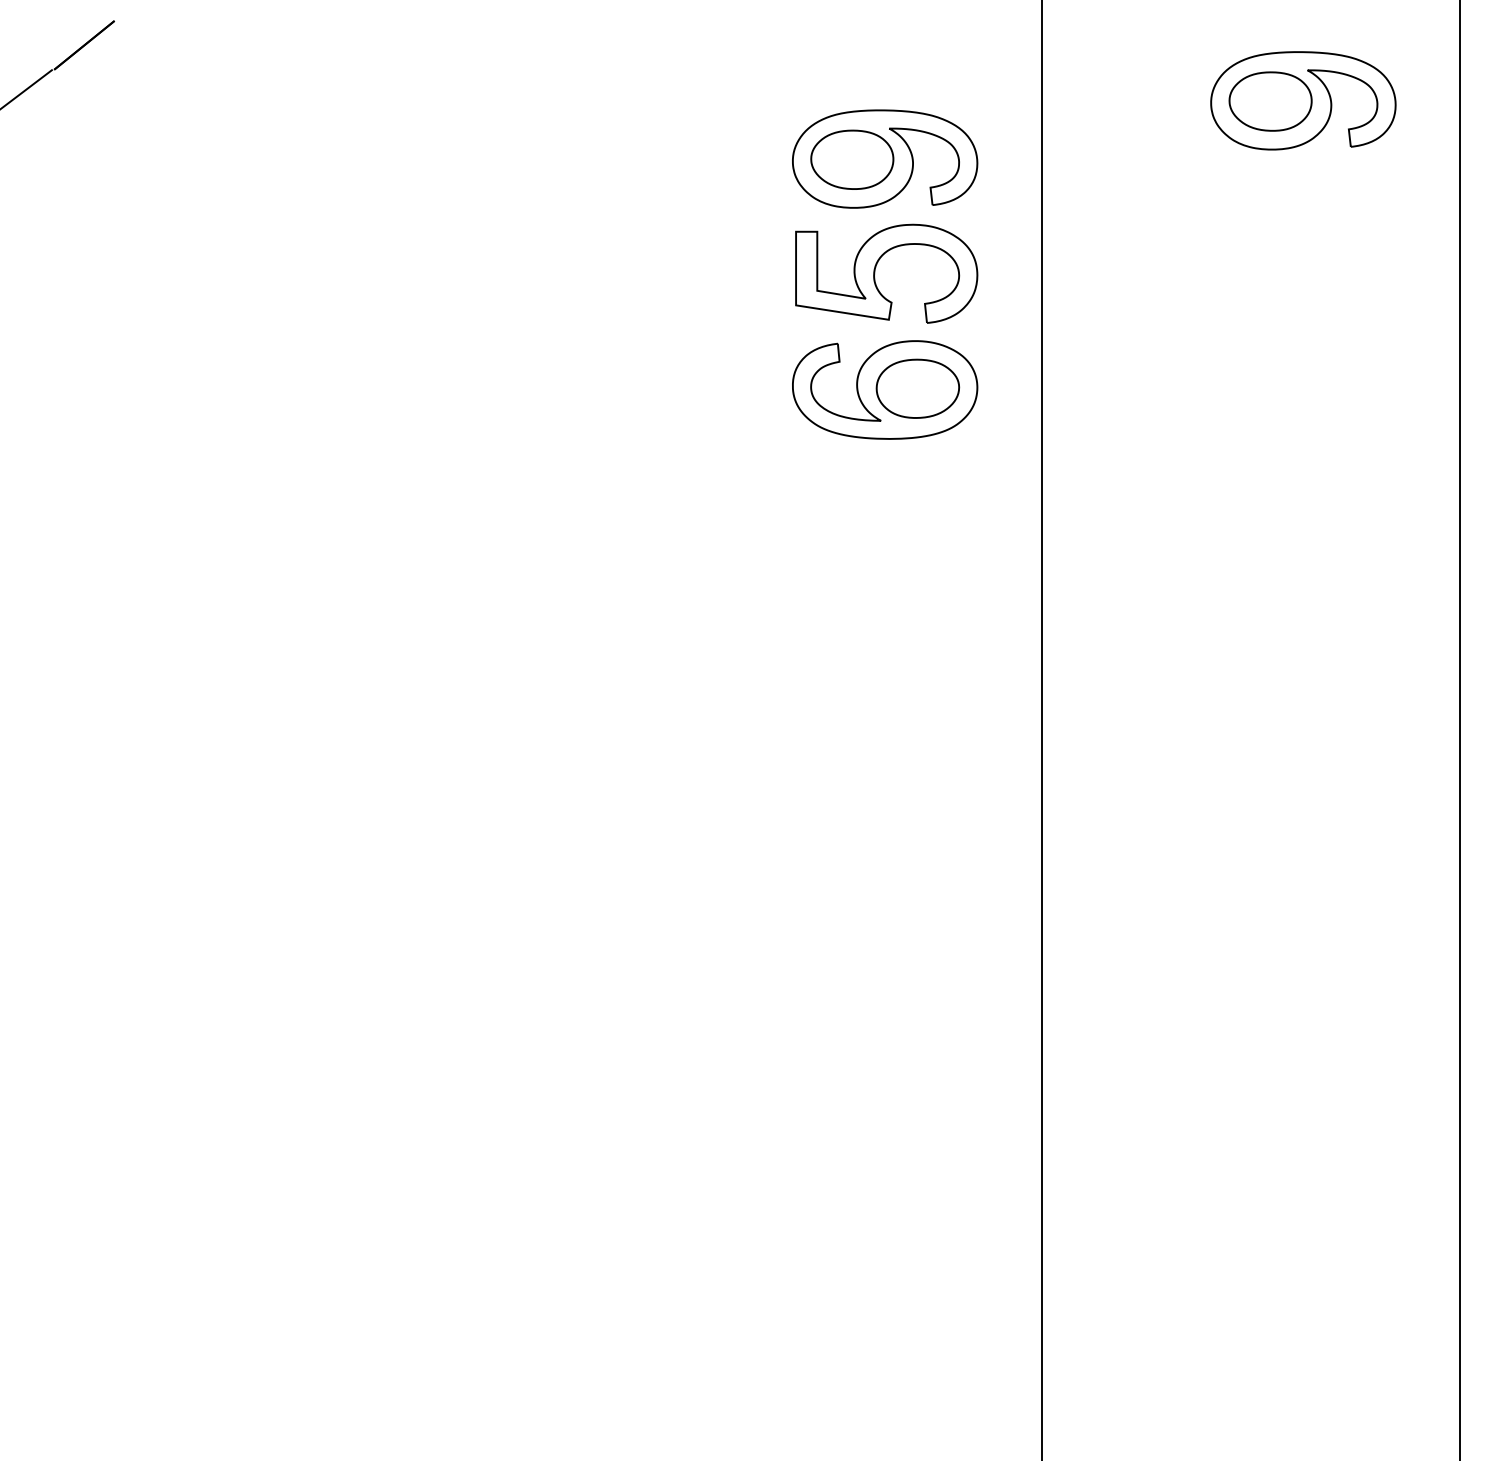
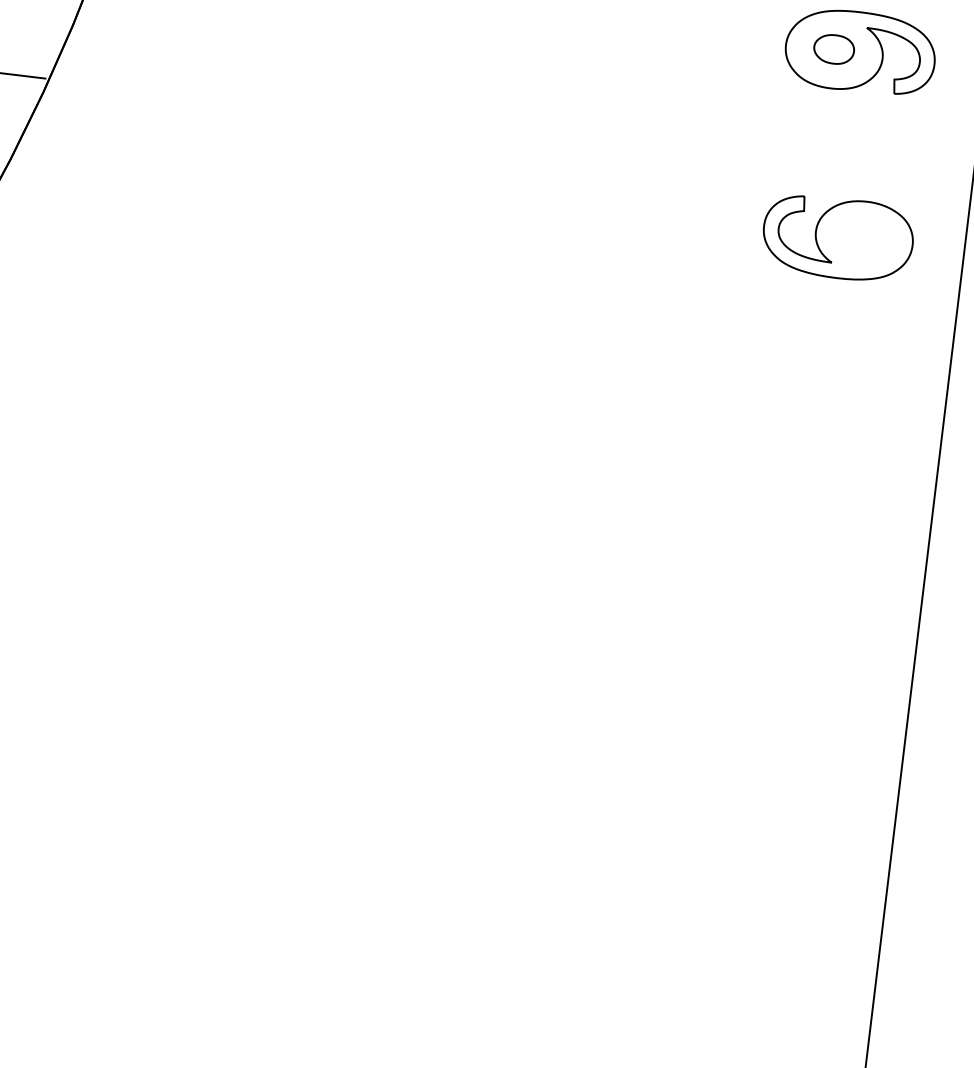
part: (852, 159) -> (834, 49), size x0.6
part: (875, 273) -> (841, 143), removed
part: (917, 388) -> (864, 240), removed

